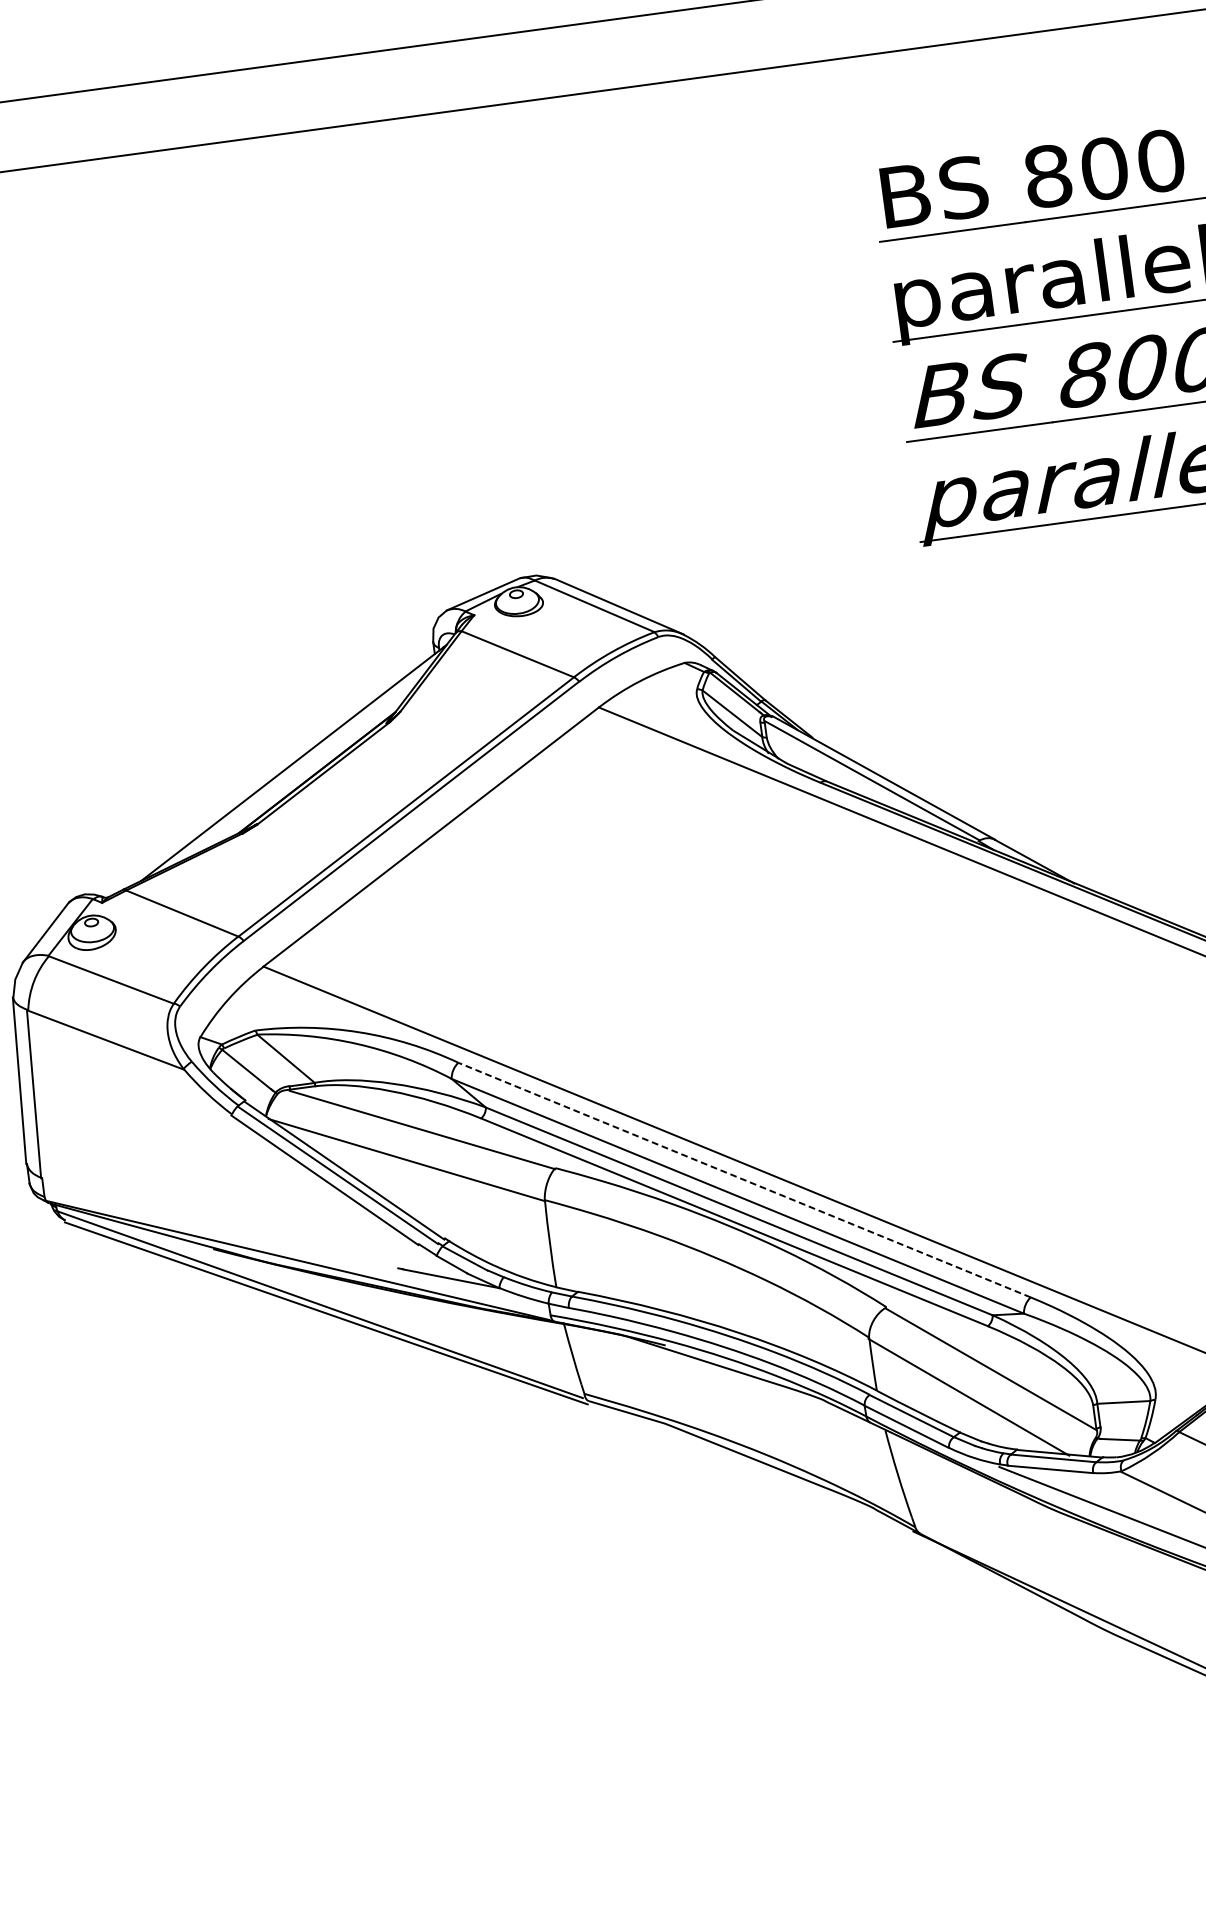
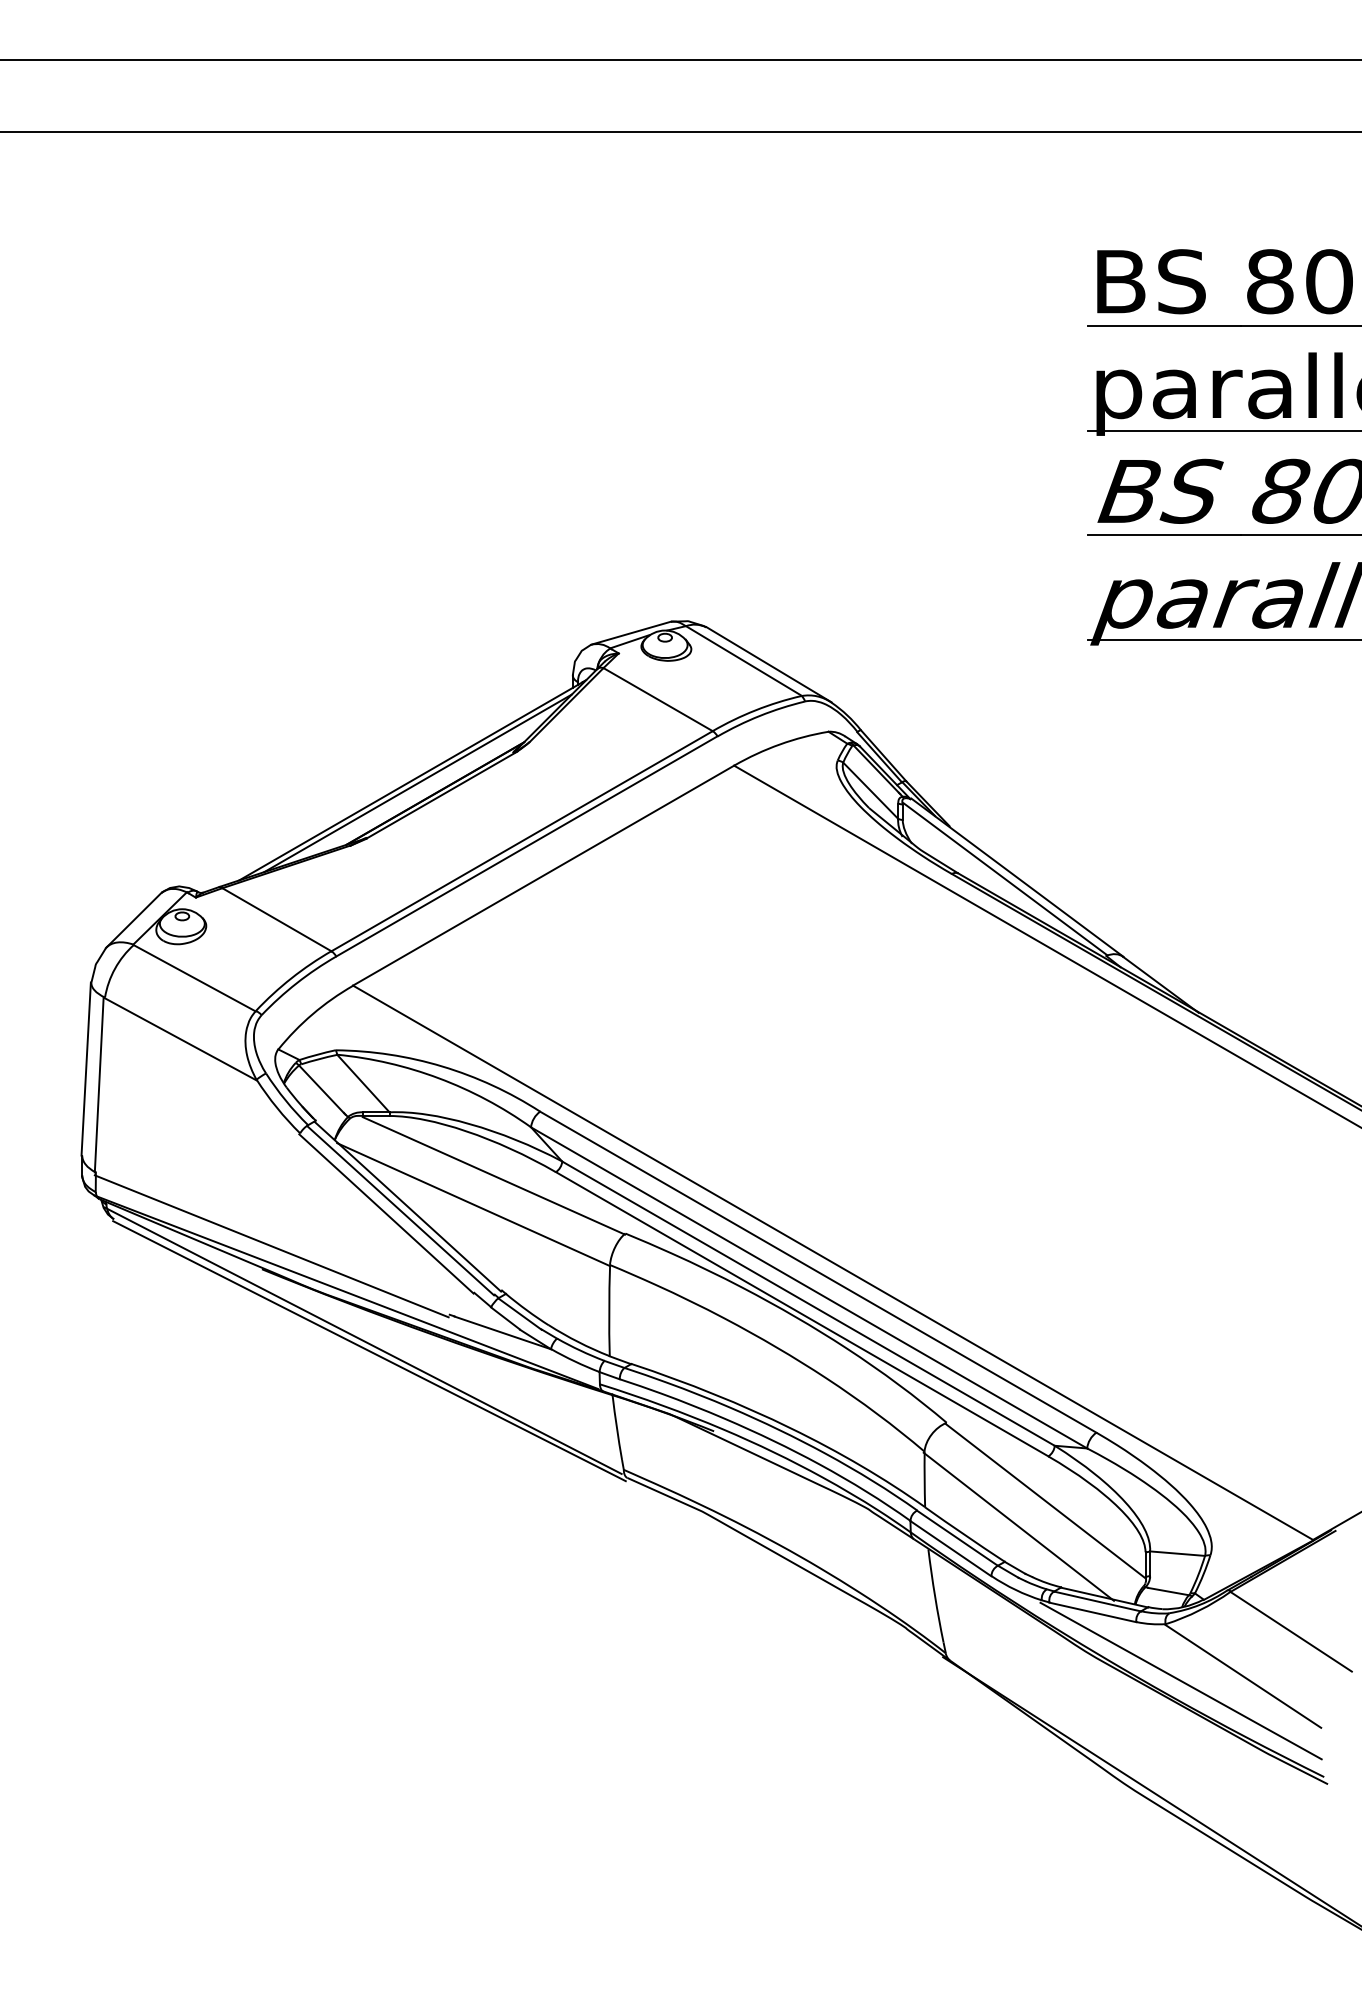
line: (298, 765) -> (417, 783), added
line: (743, 1179) -> (817, 1271), dashed -> solid
line: (219, 1226) -> (271, 1246), added

